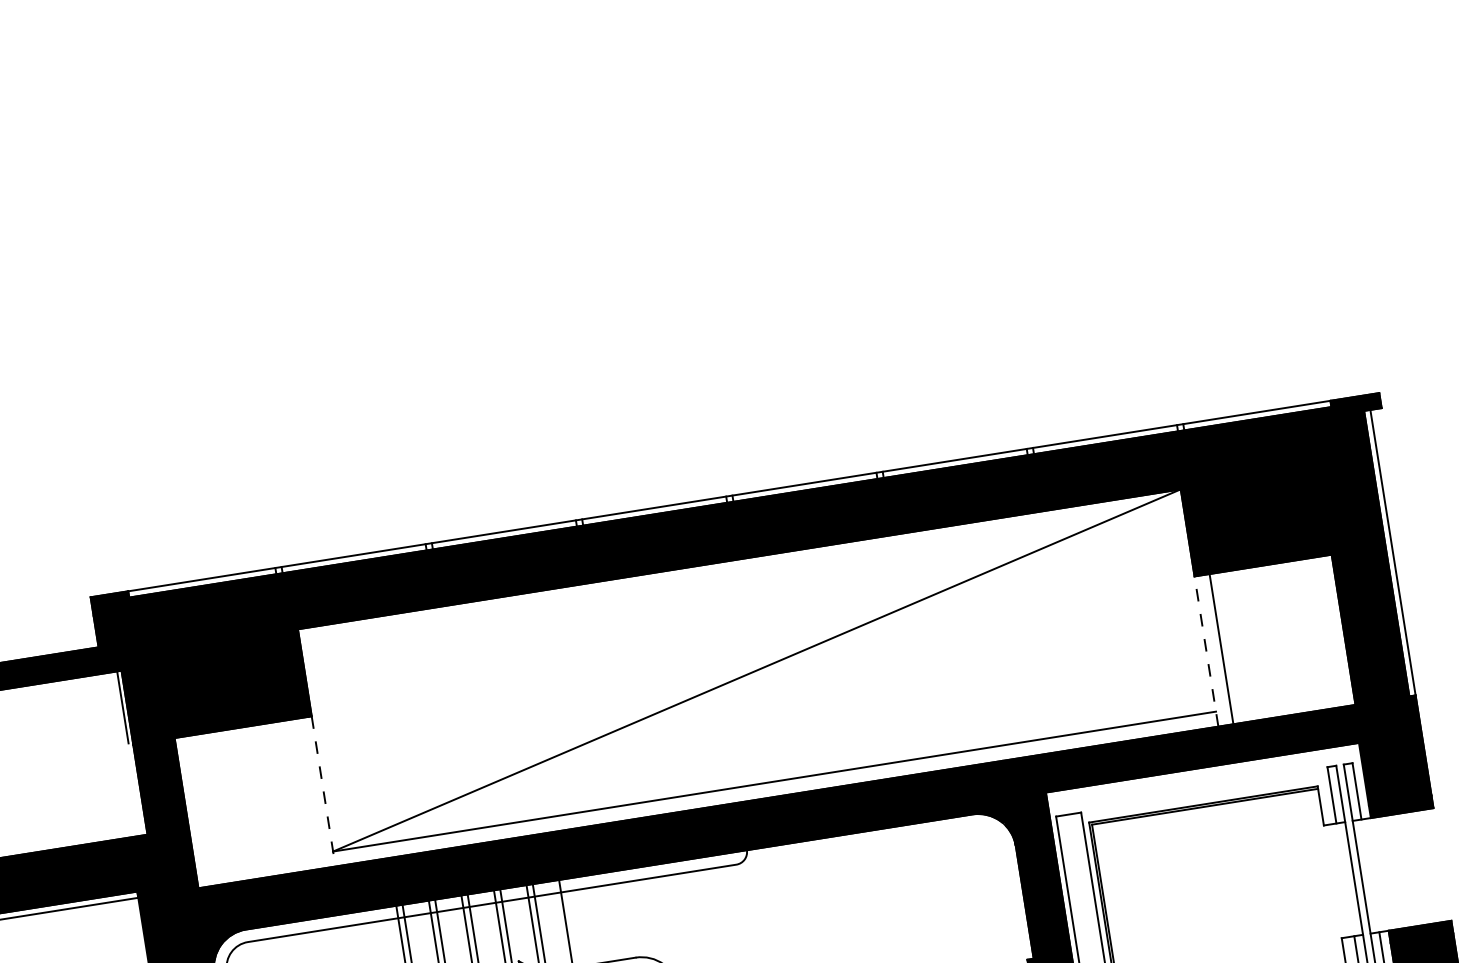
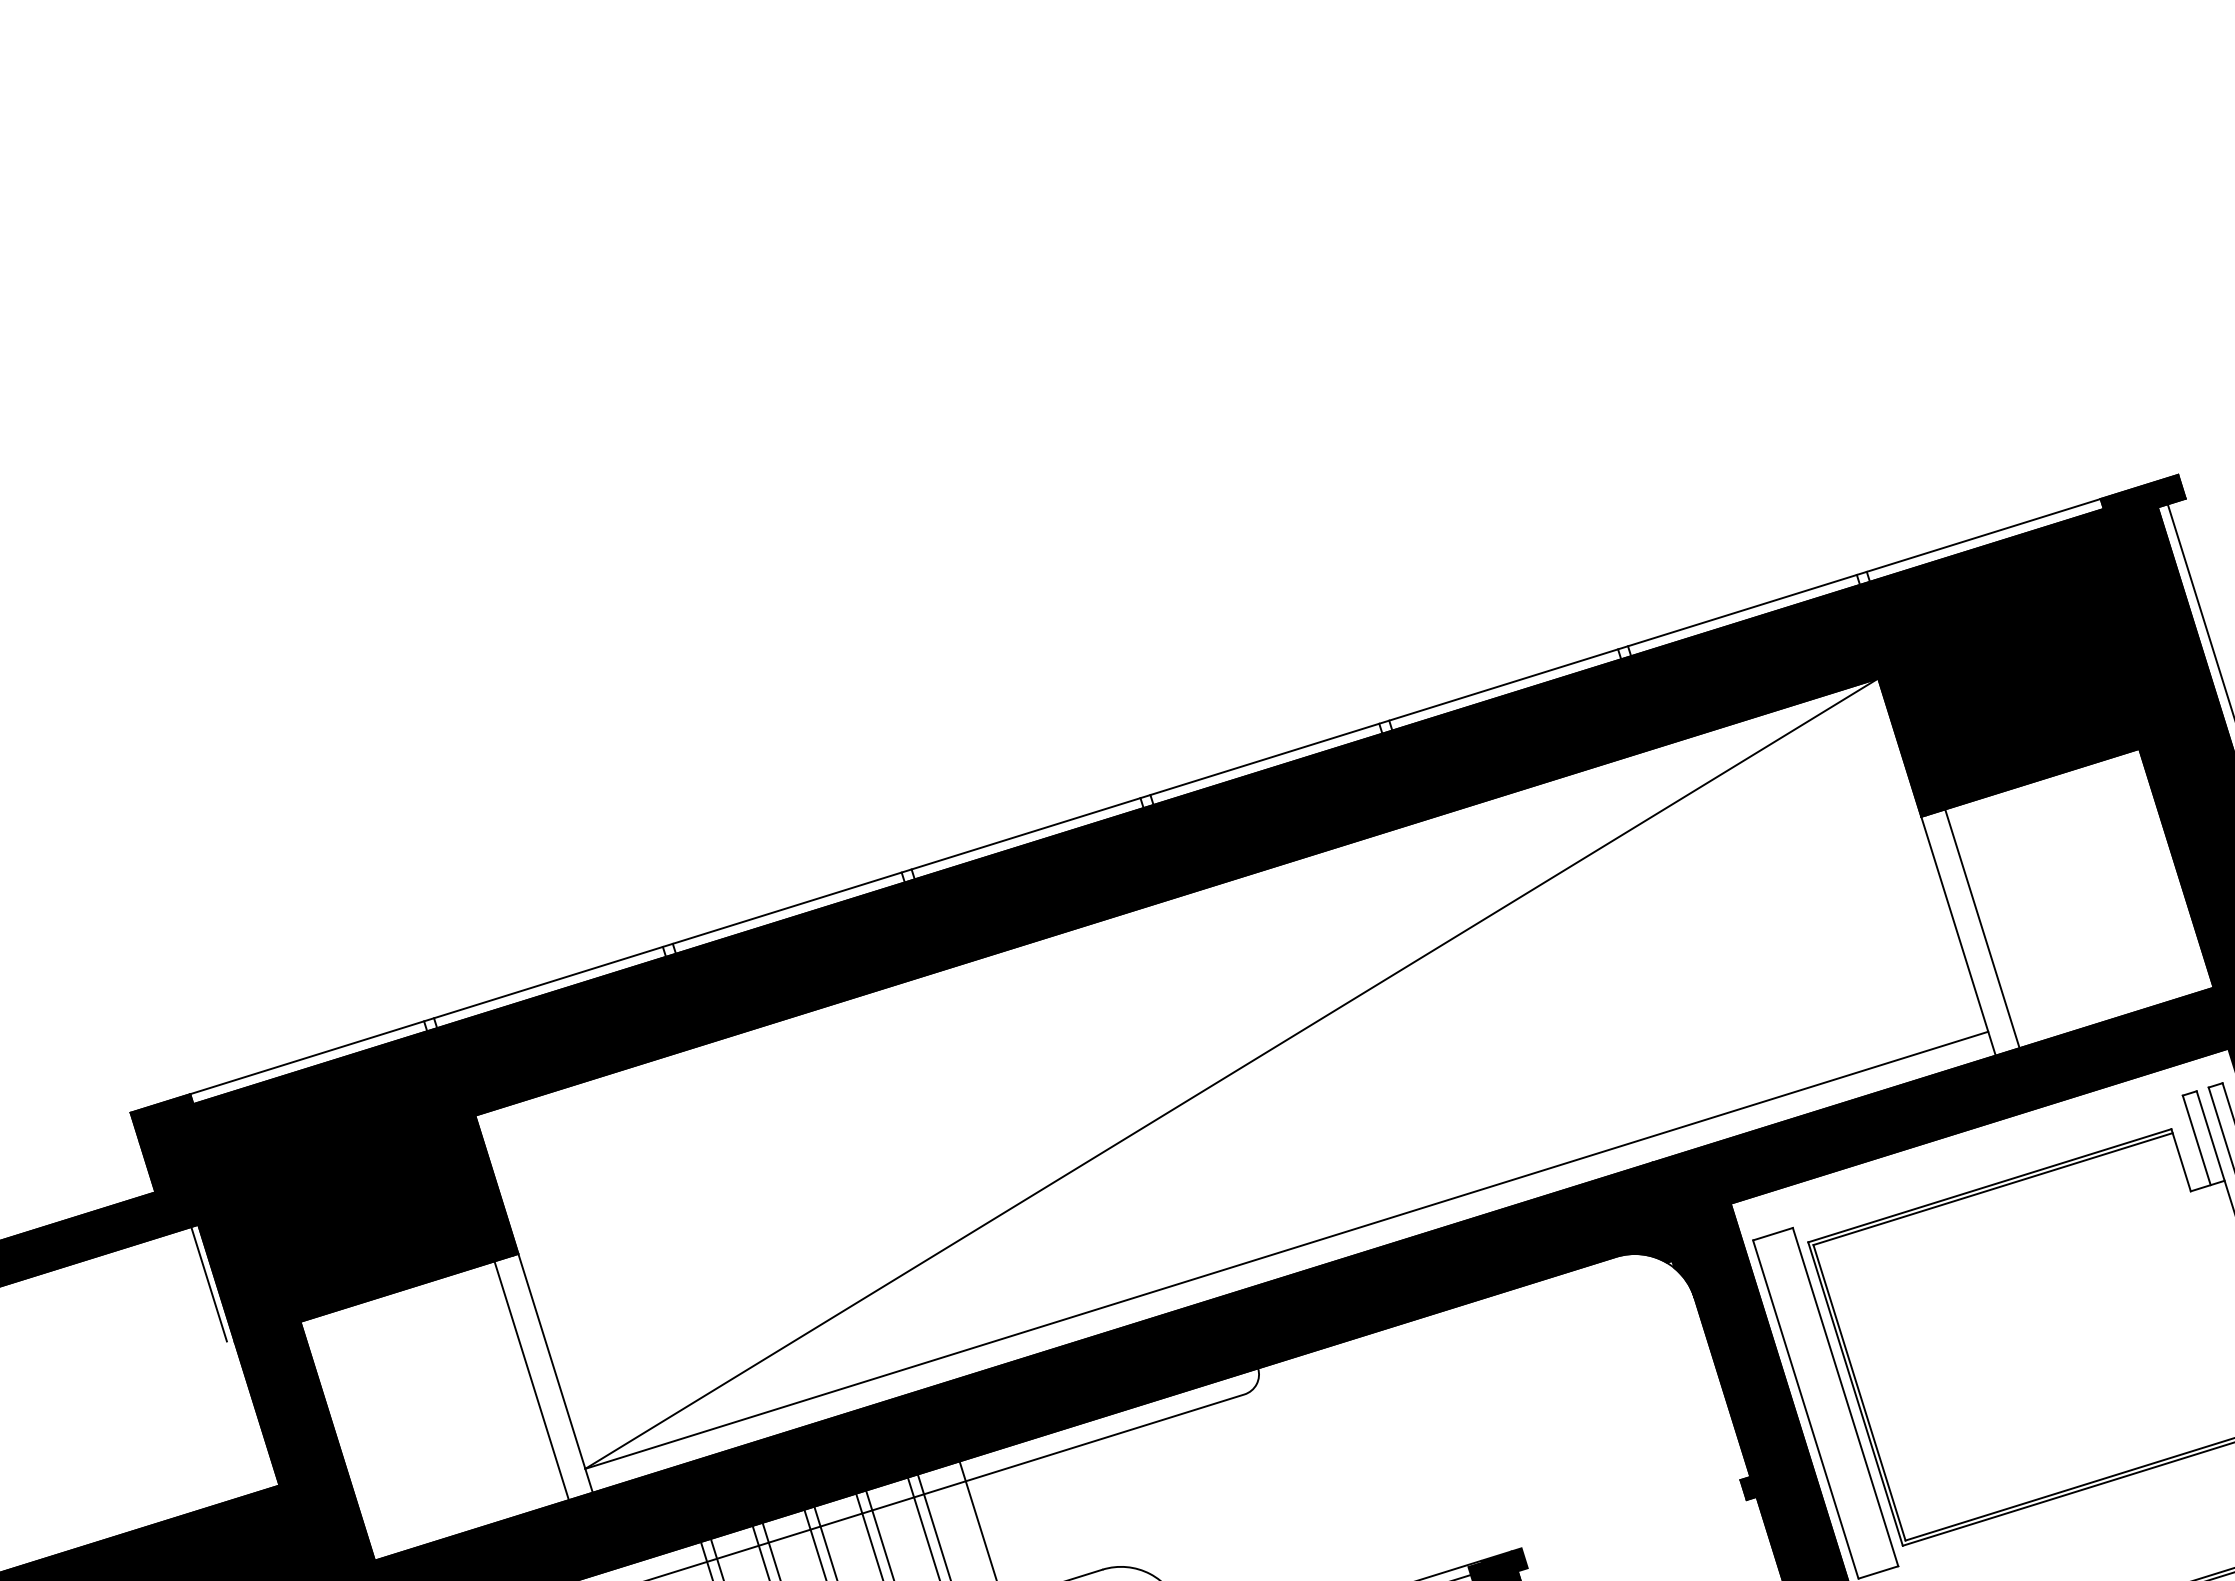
line: (1206, 651) -> (1958, 936), dashed -> solid
line: (323, 791) -> (555, 1373), dashed -> solid
line: (308, 793) -> (531, 1380), added

